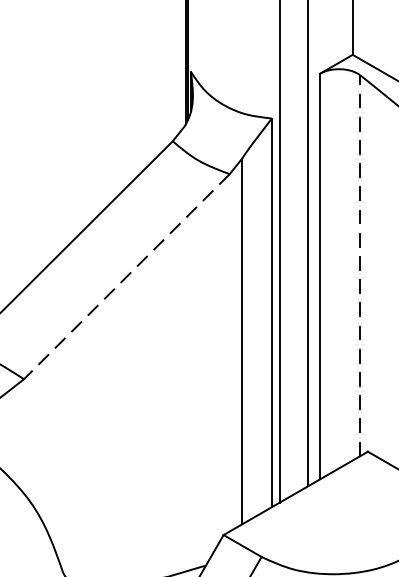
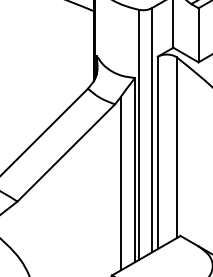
line: (359, 265) -> (176, 147), dashed -> solid
line: (127, 275) -> (66, 152), dashed -> solid

